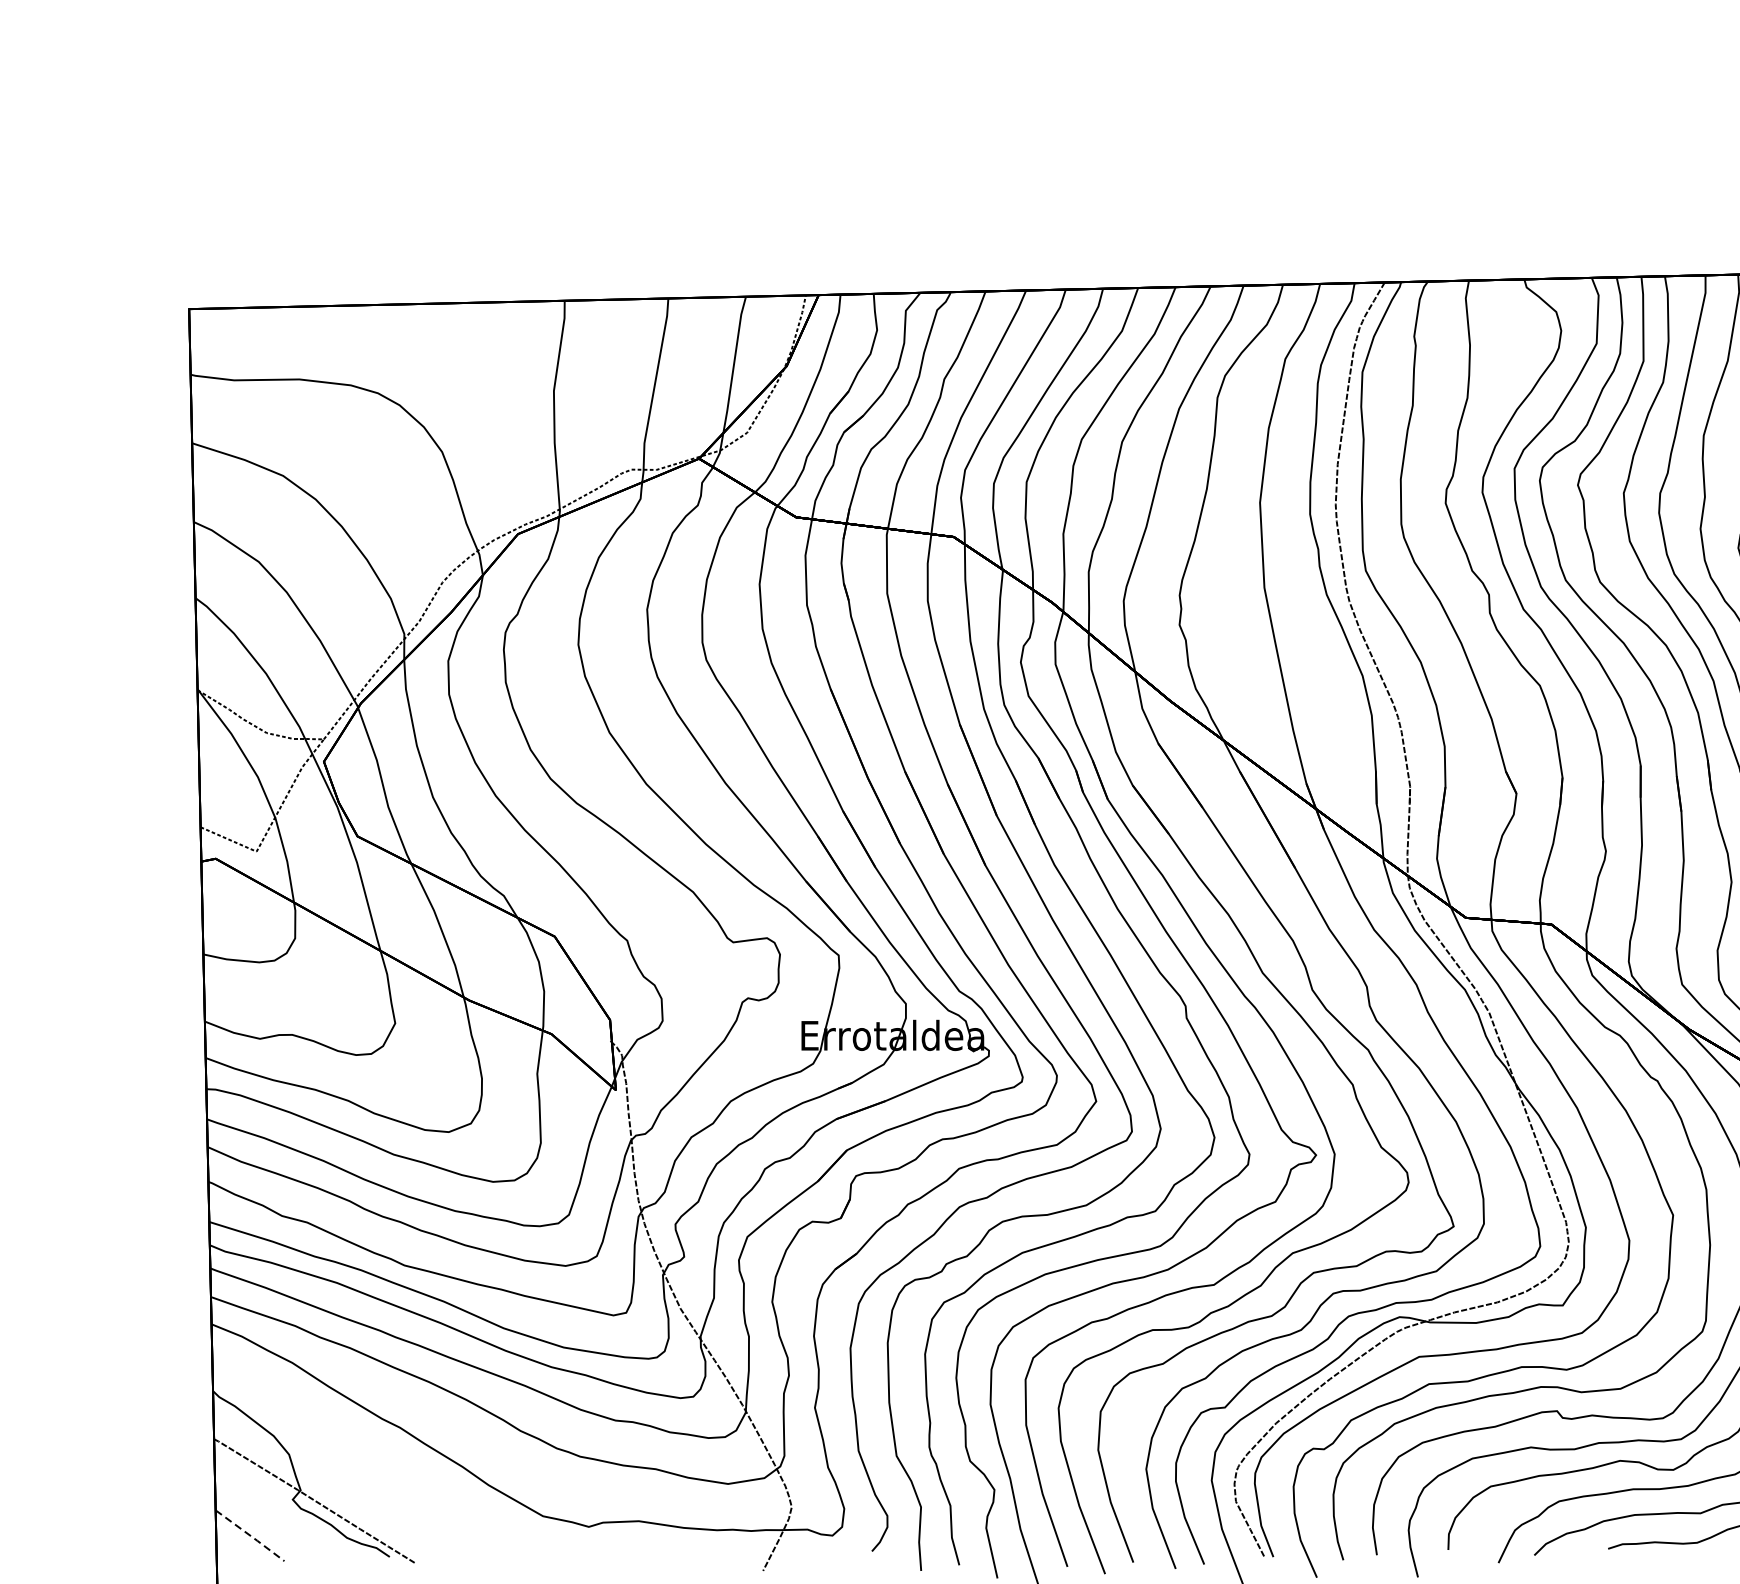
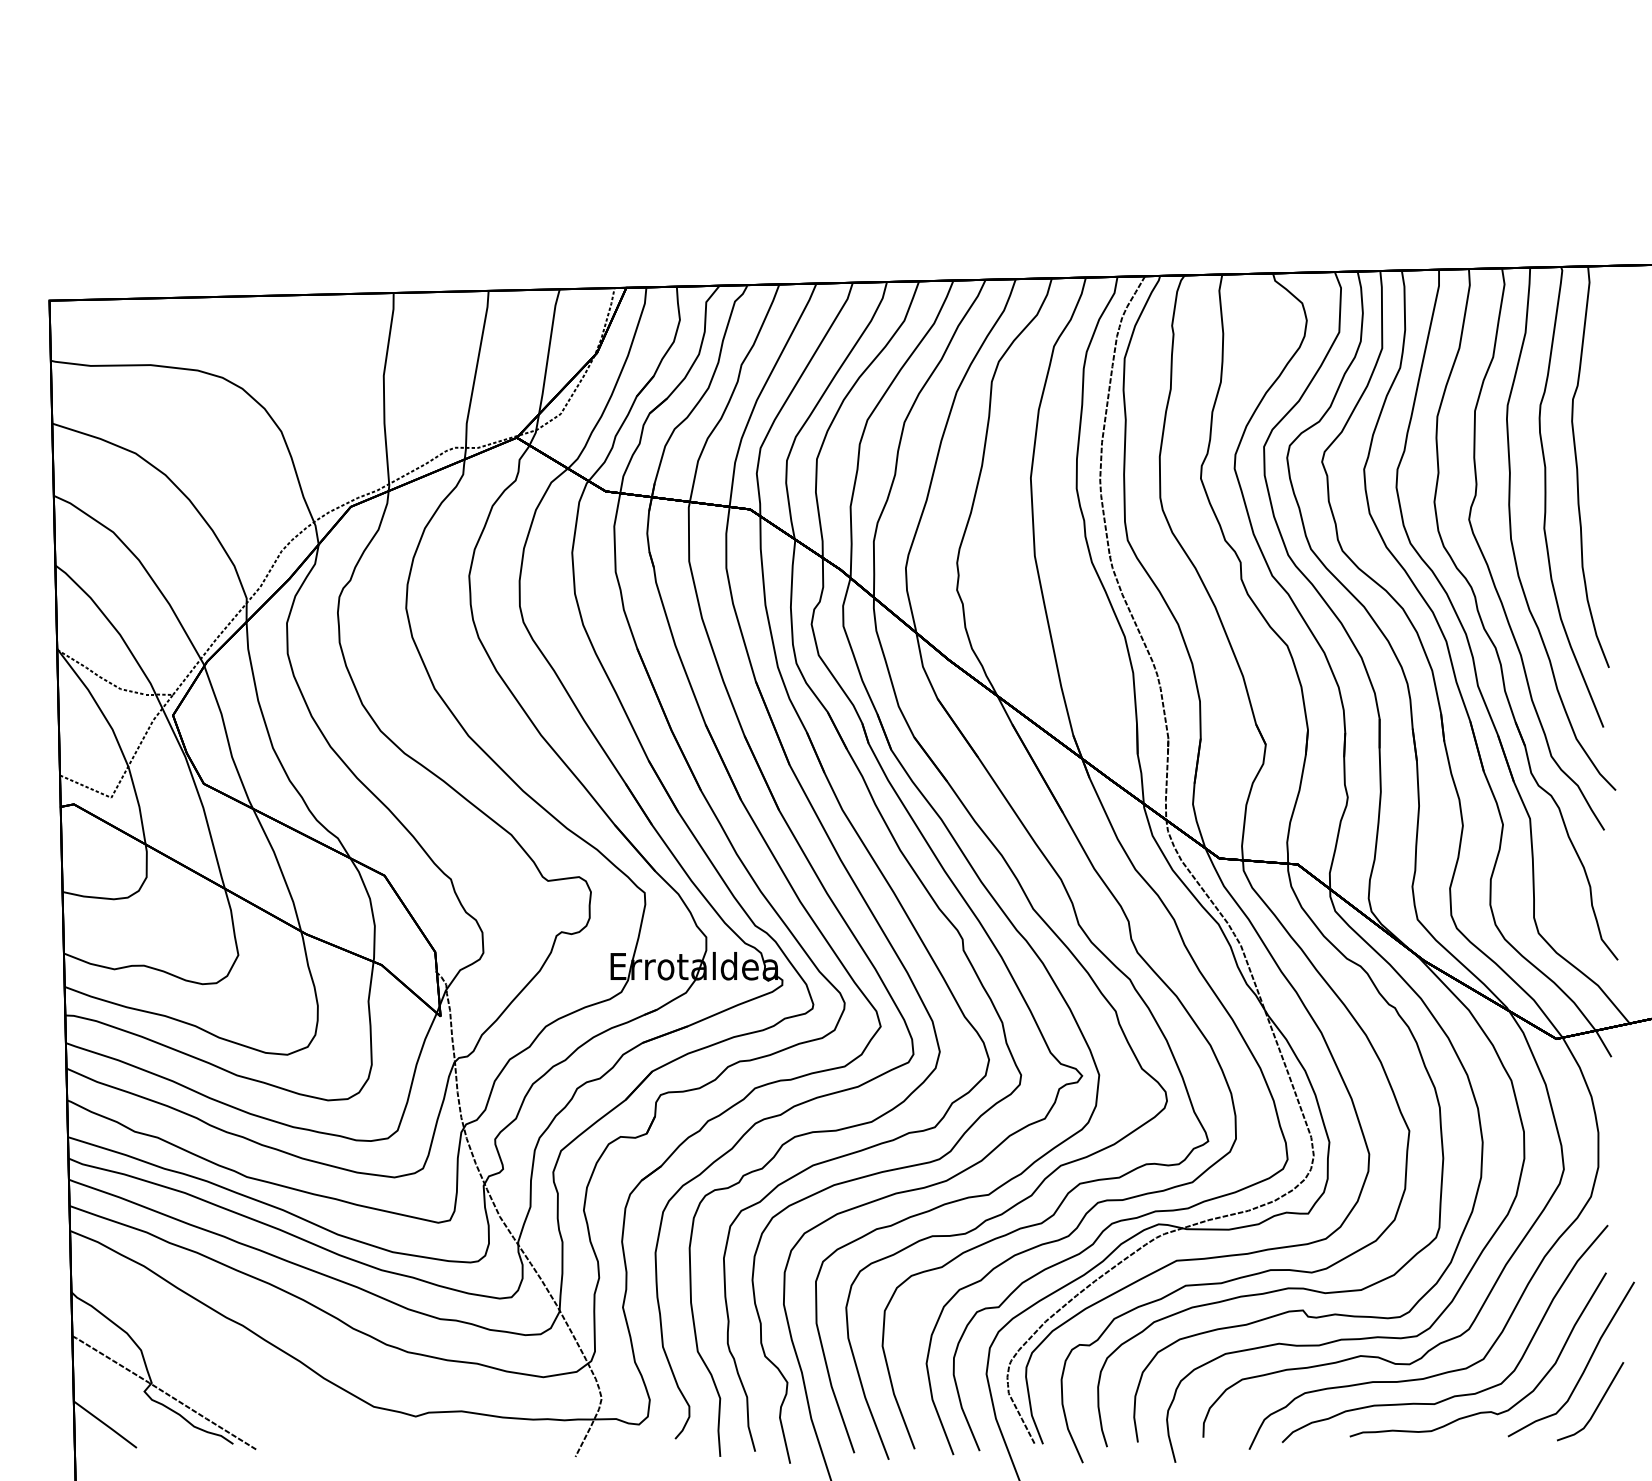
line: (250, 1535) -> (105, 1424), dashed -> solid

